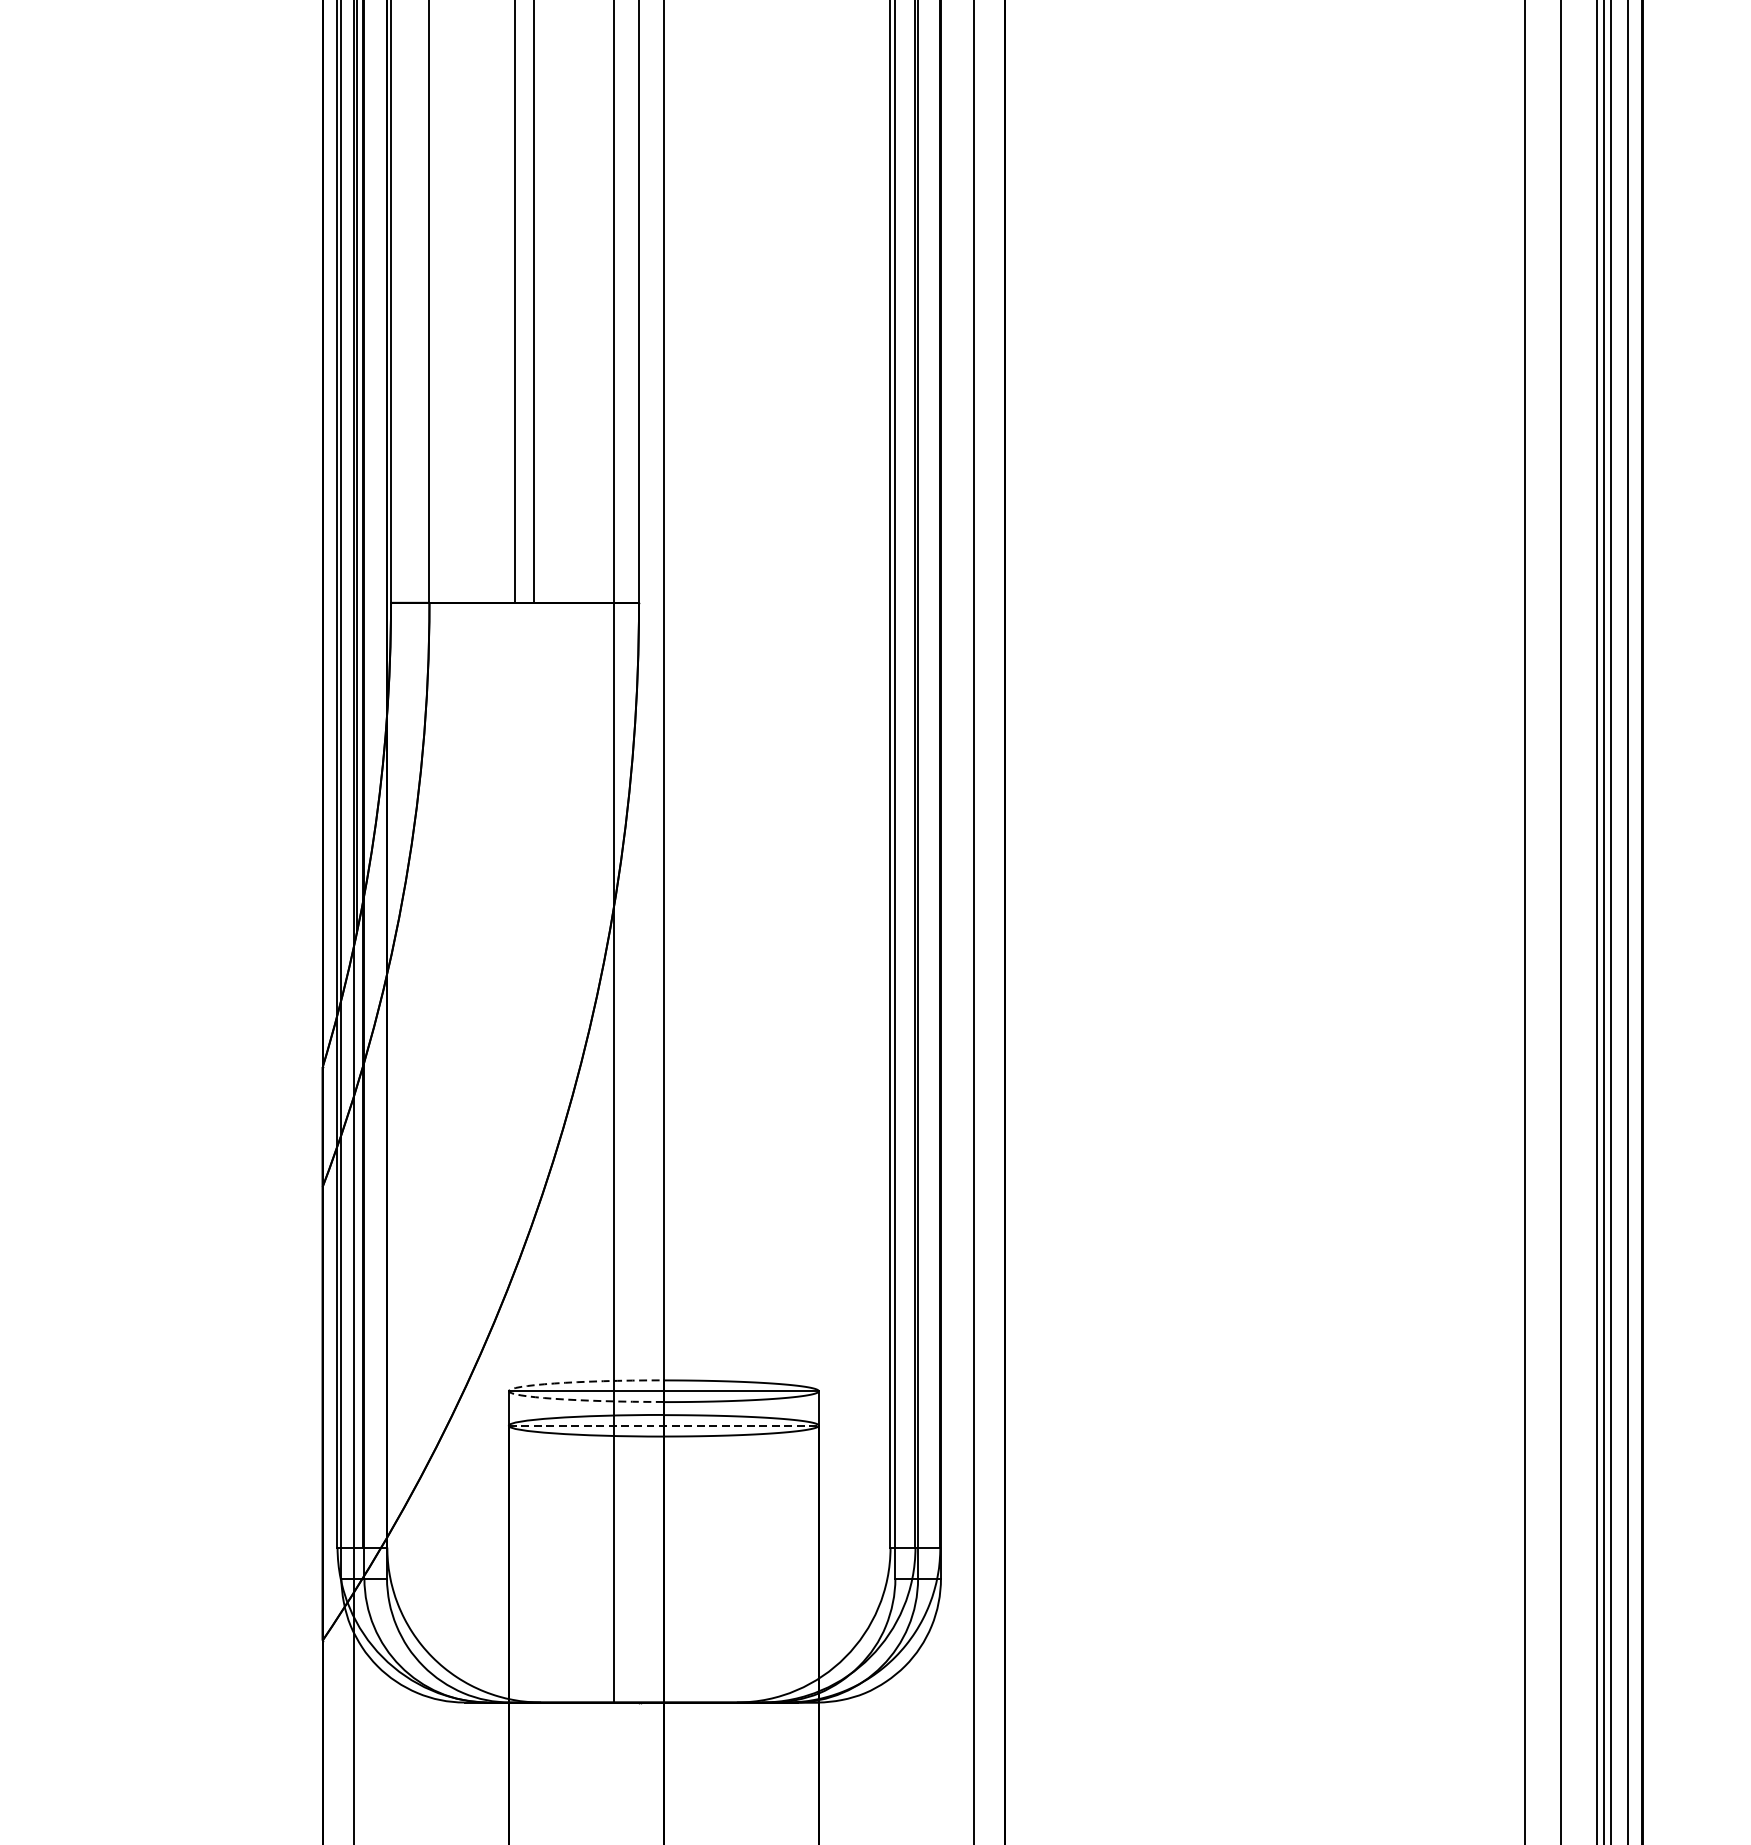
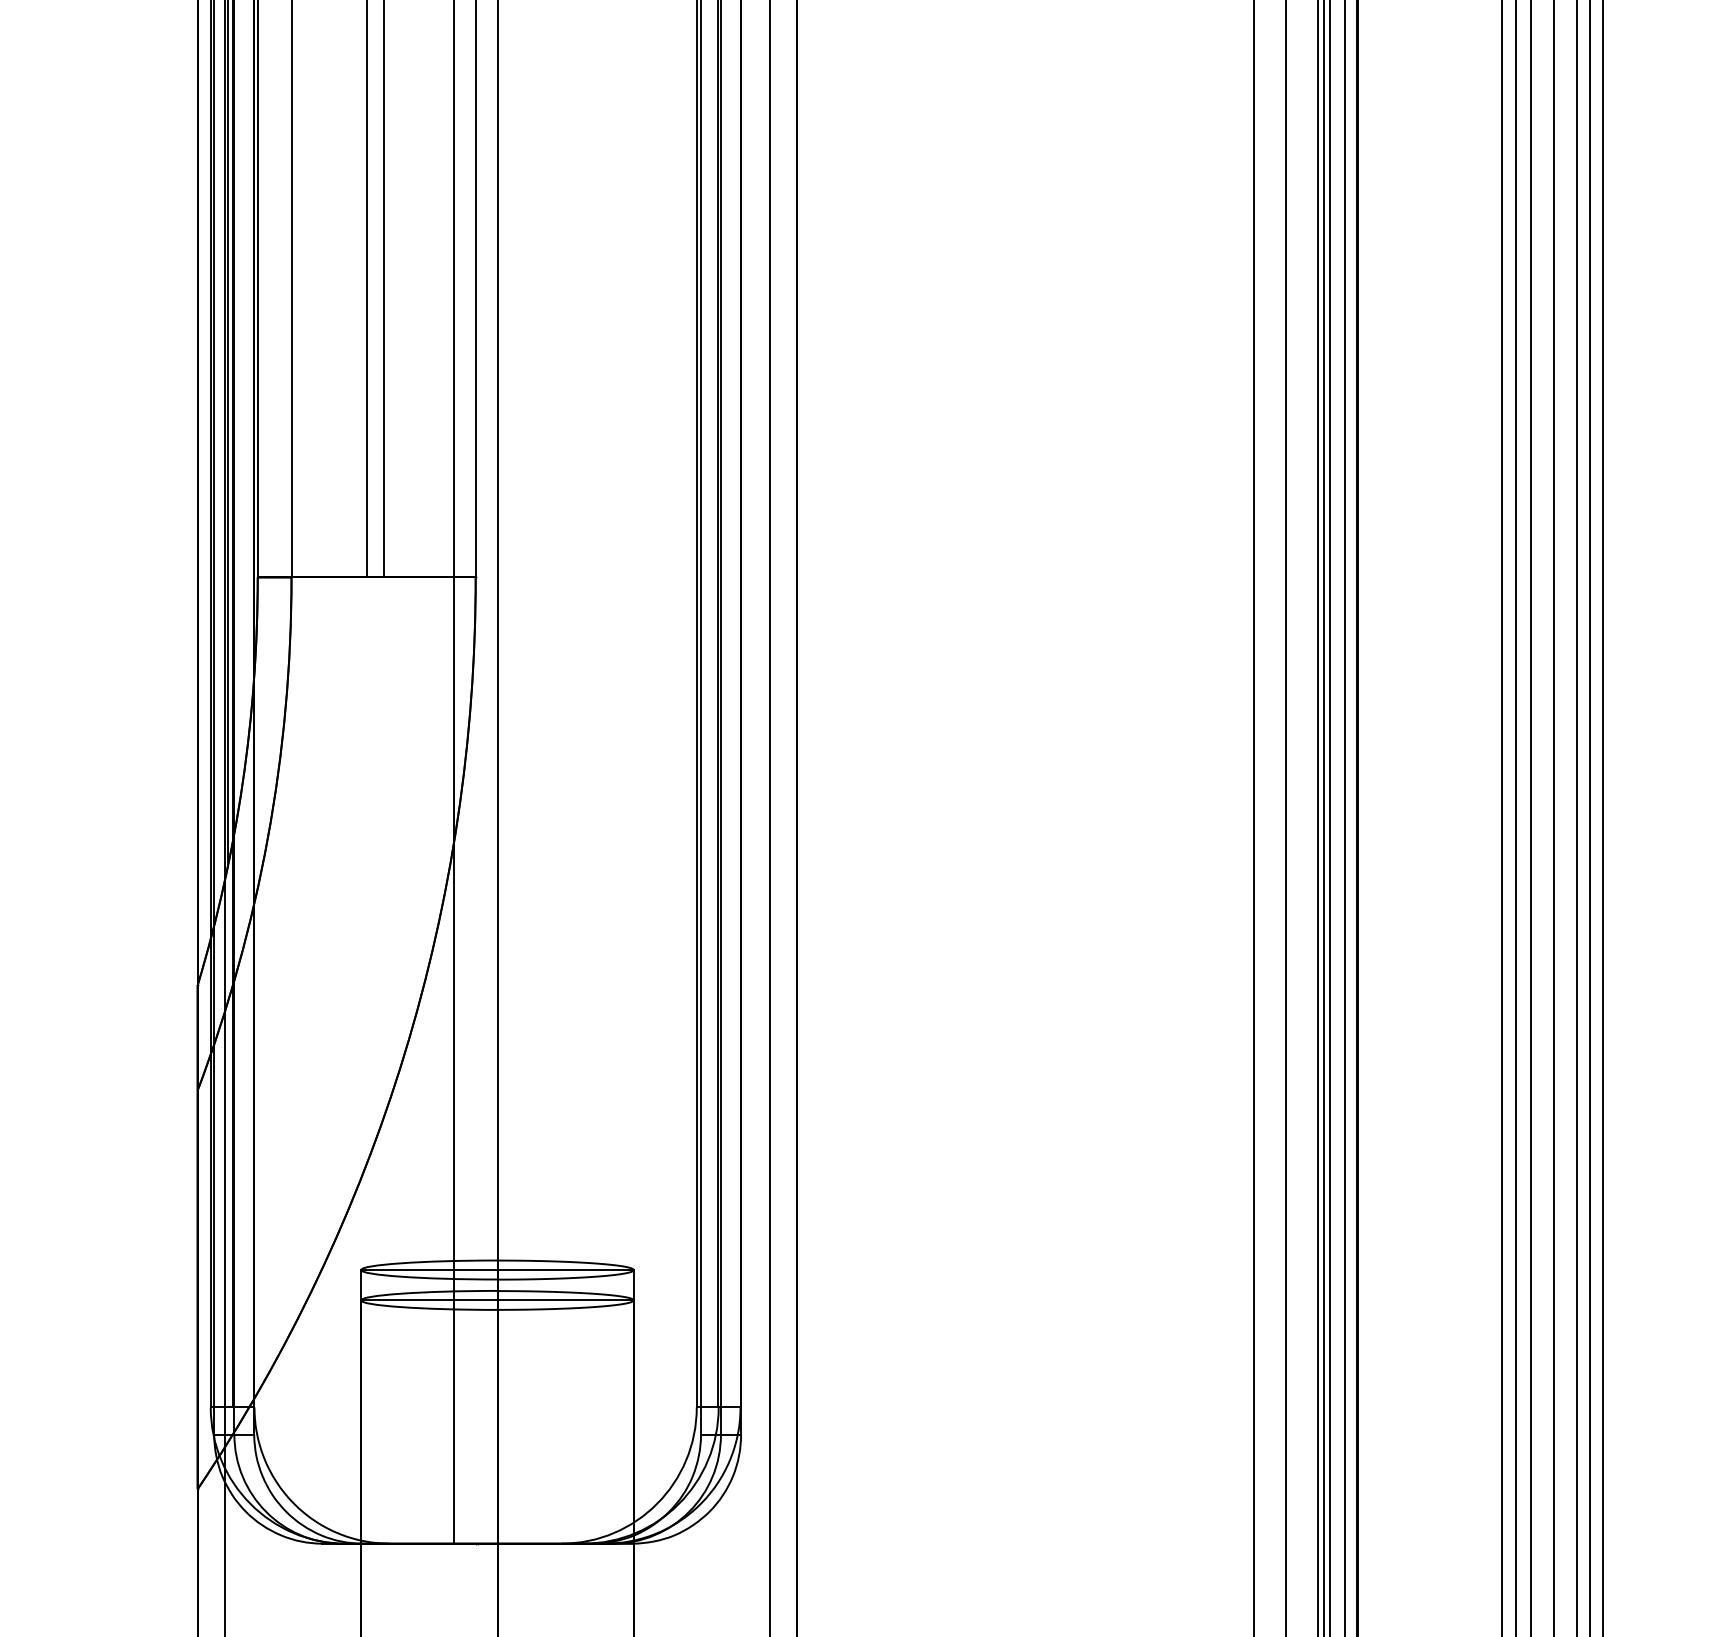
arc: (509, 1391) -> (361, 1270), dashed -> solid
line: (664, 1425) -> (498, 1300), dashed -> solid

